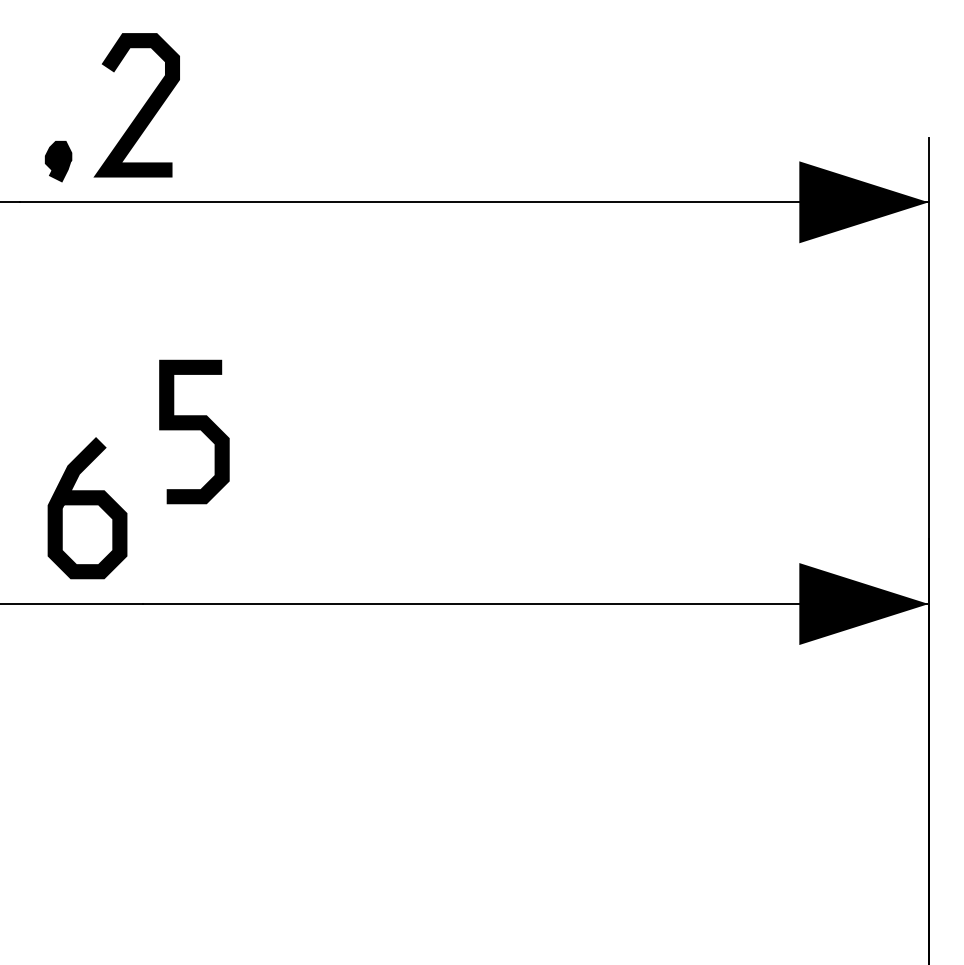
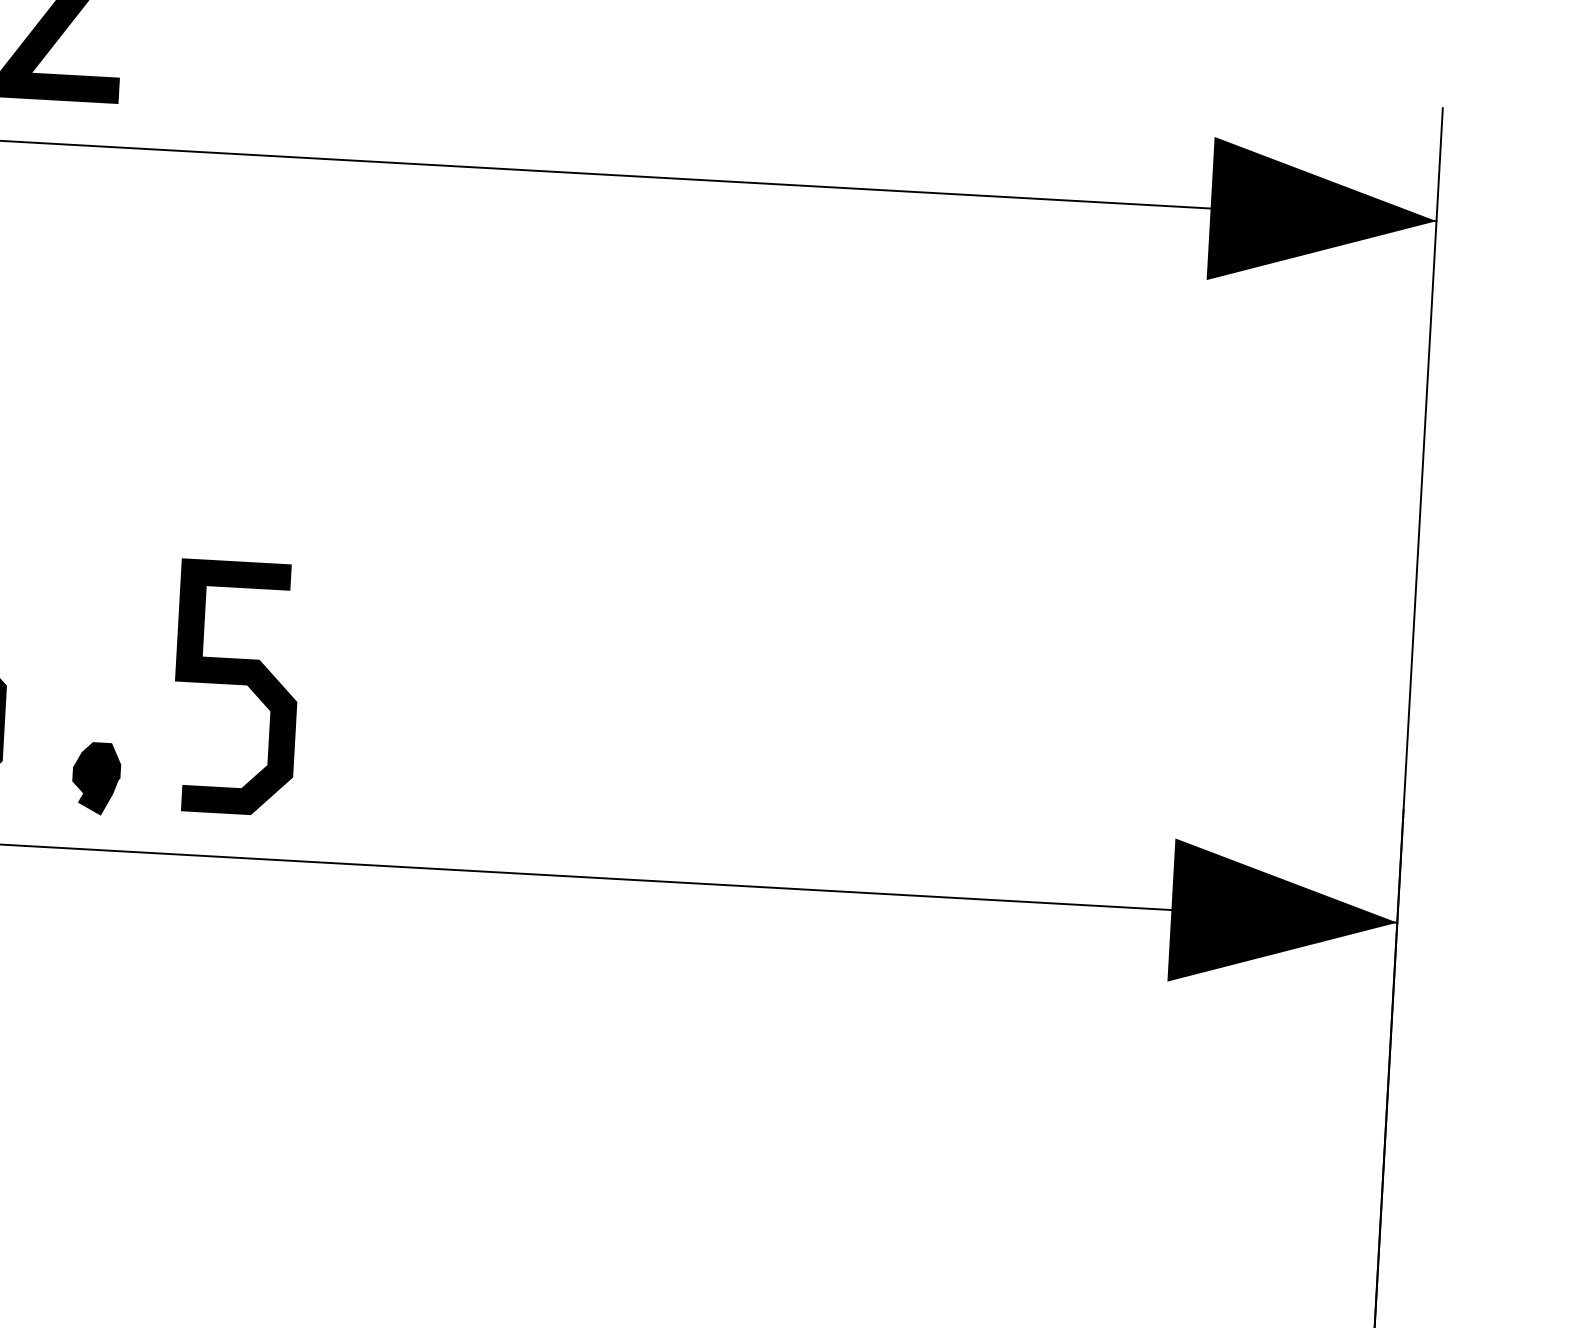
curve: (194, 430) -> (236, 685), moved
part: (181, 562) -> (96, 777), added

